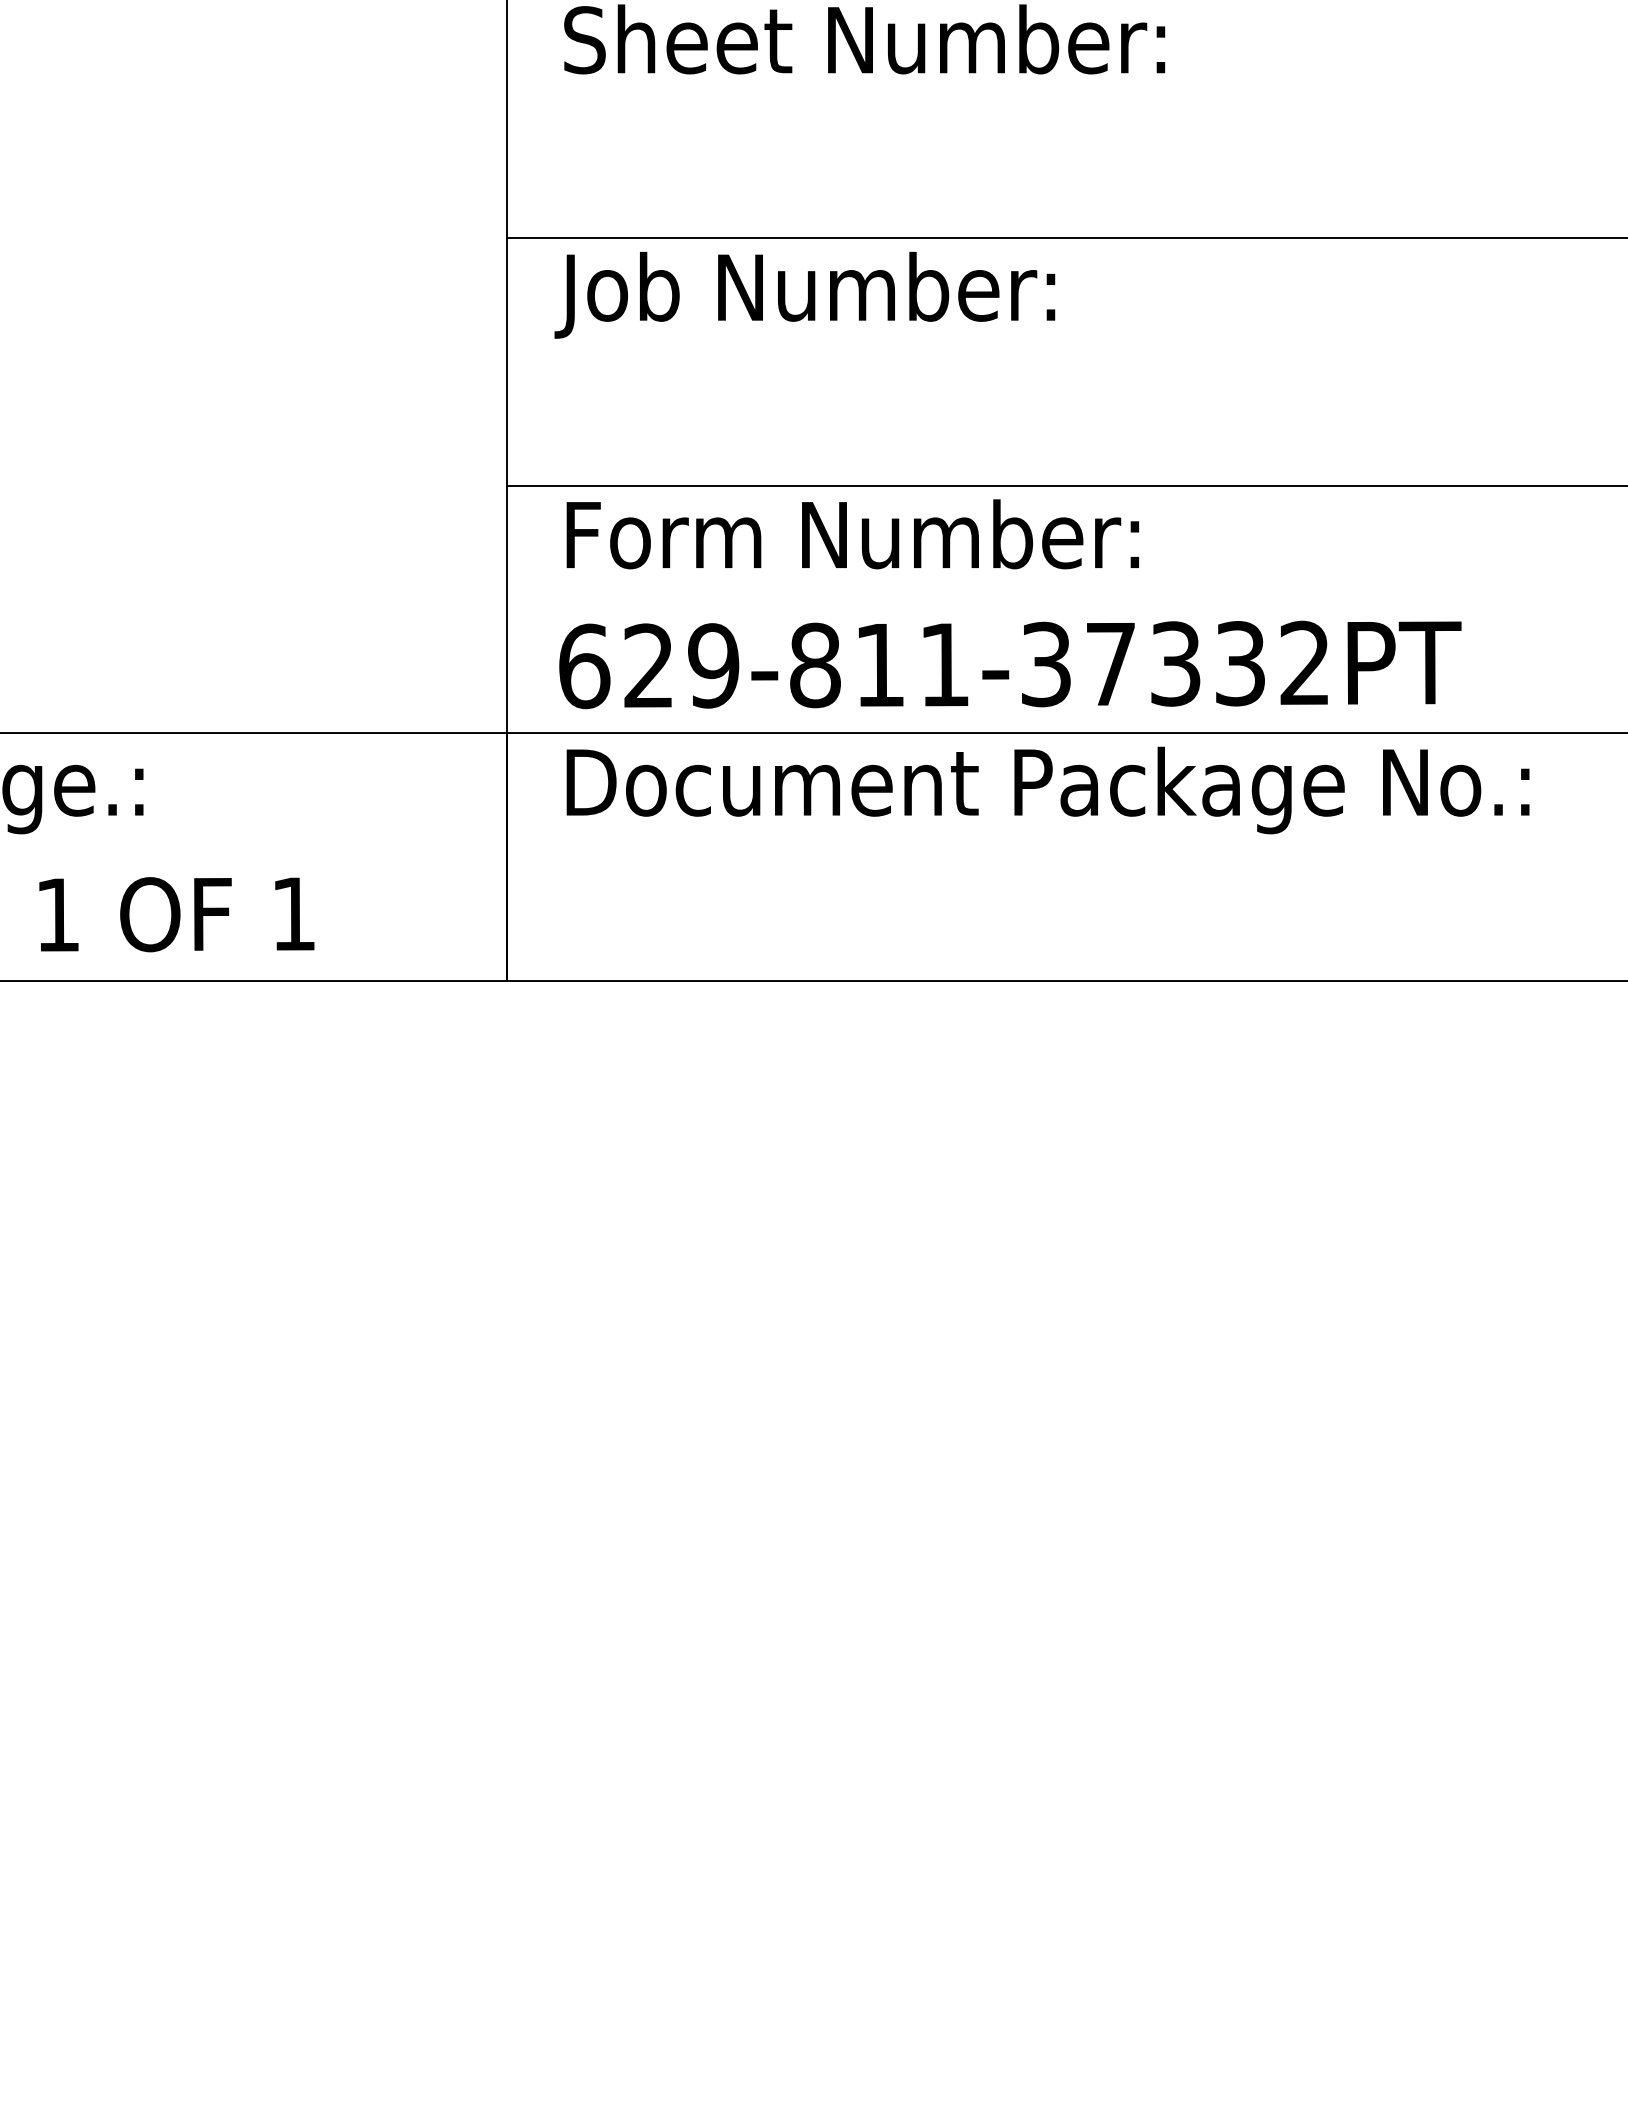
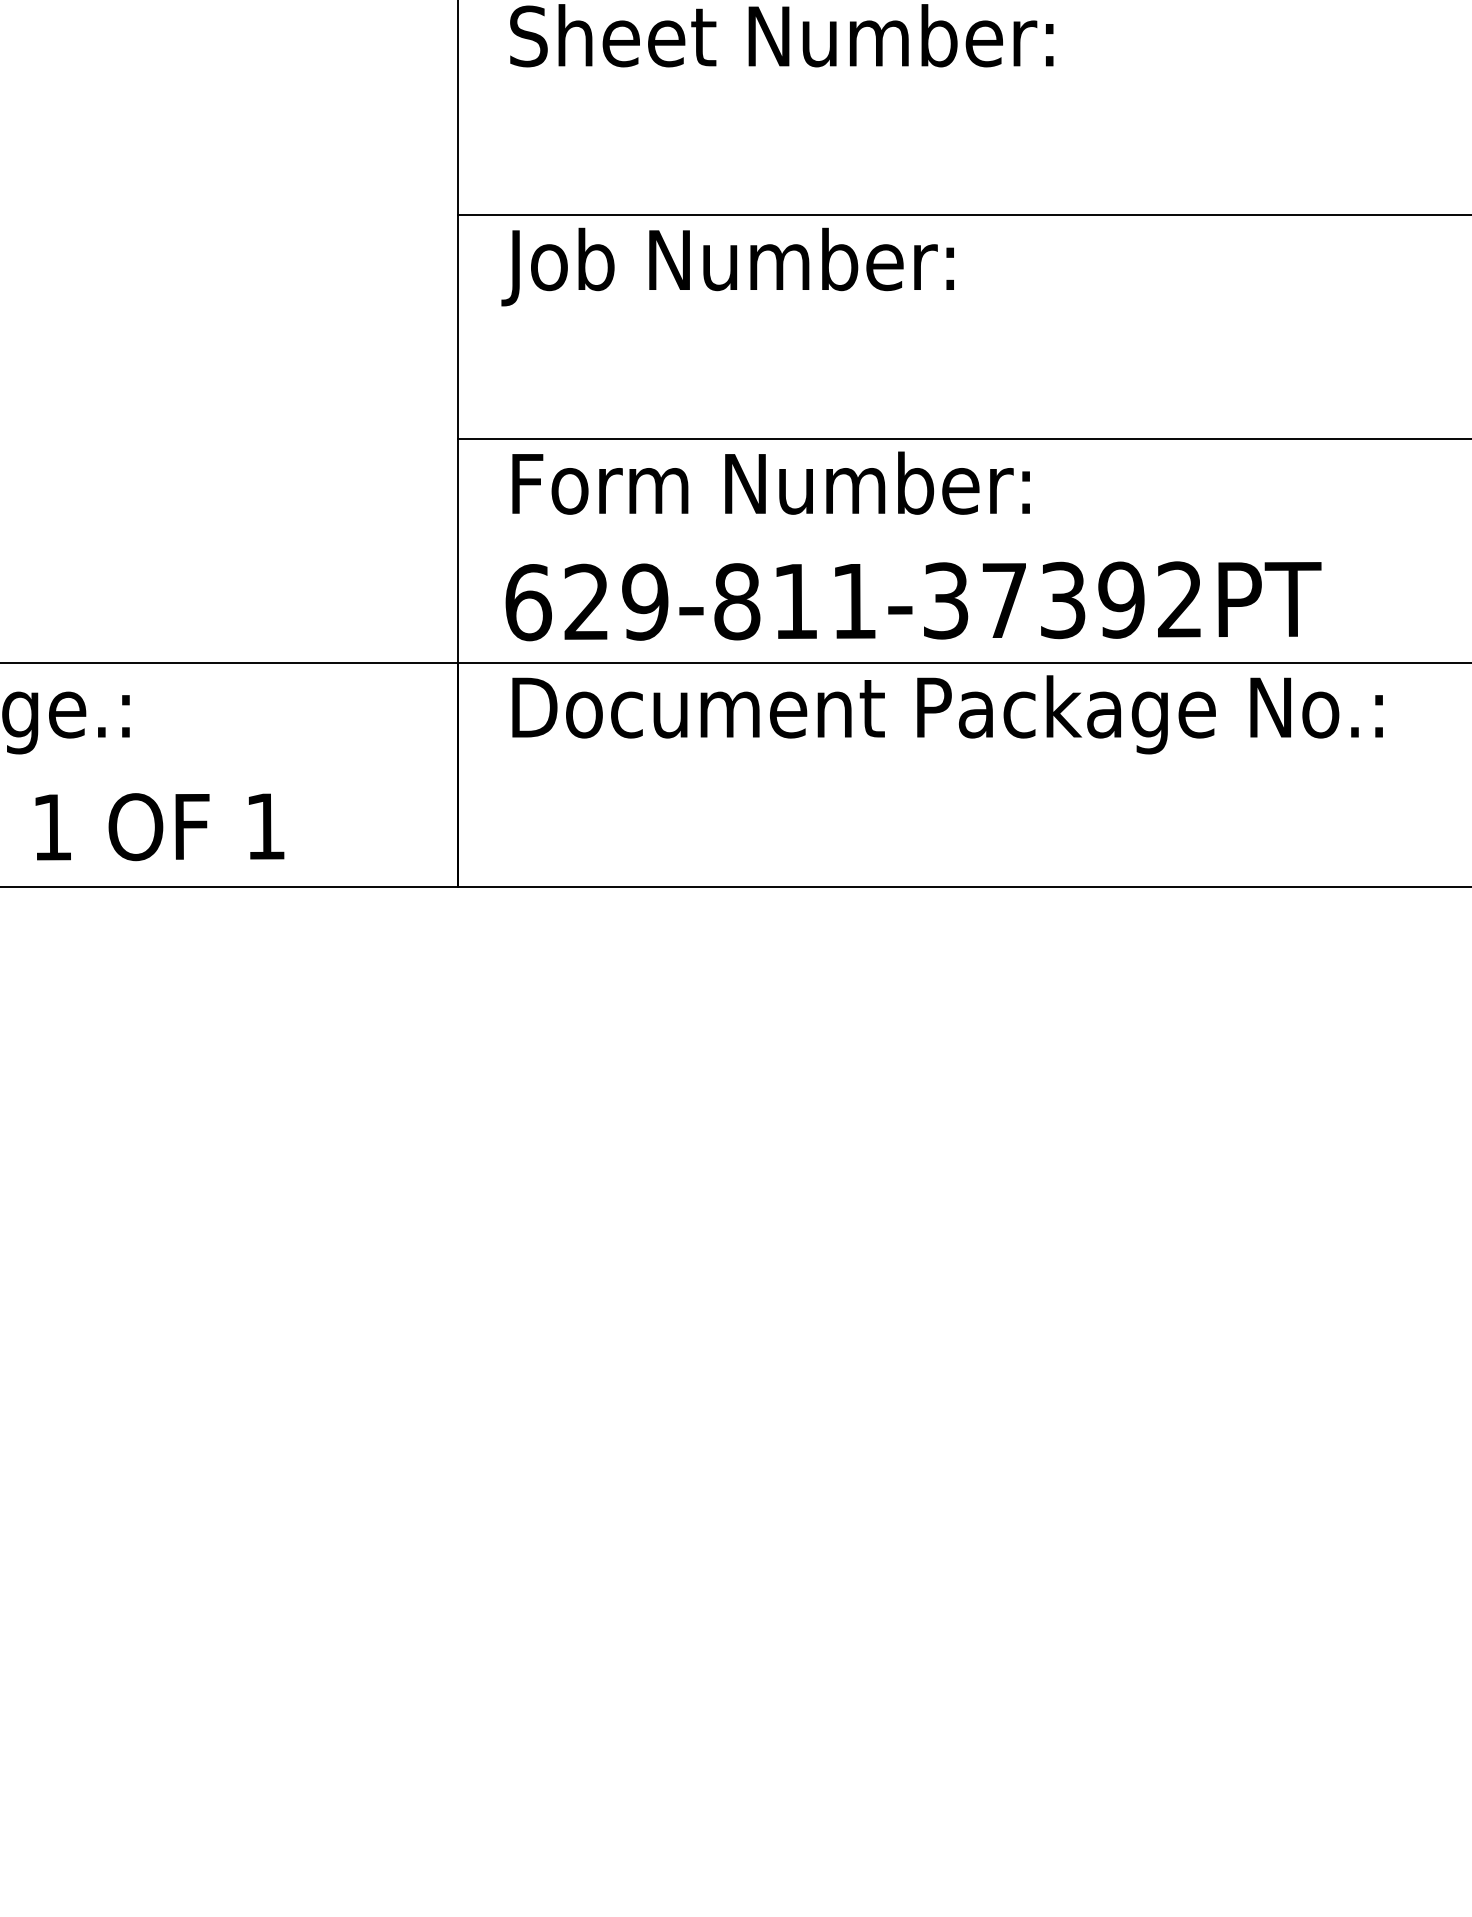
text: (1240, 662) -> (1121, 599), 629-811-37332PT -> 629-811-37392PT

